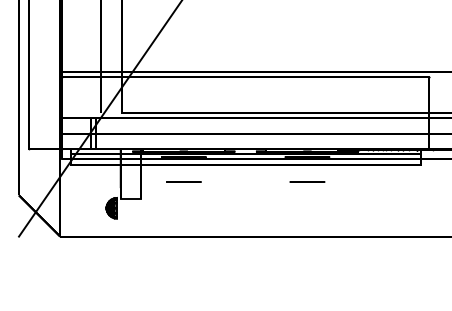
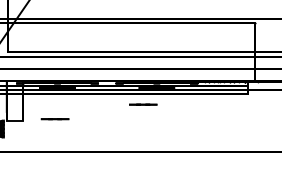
line: (183, 181) -> (54, 118), moved
line: (307, 181) -> (143, 104), moved

